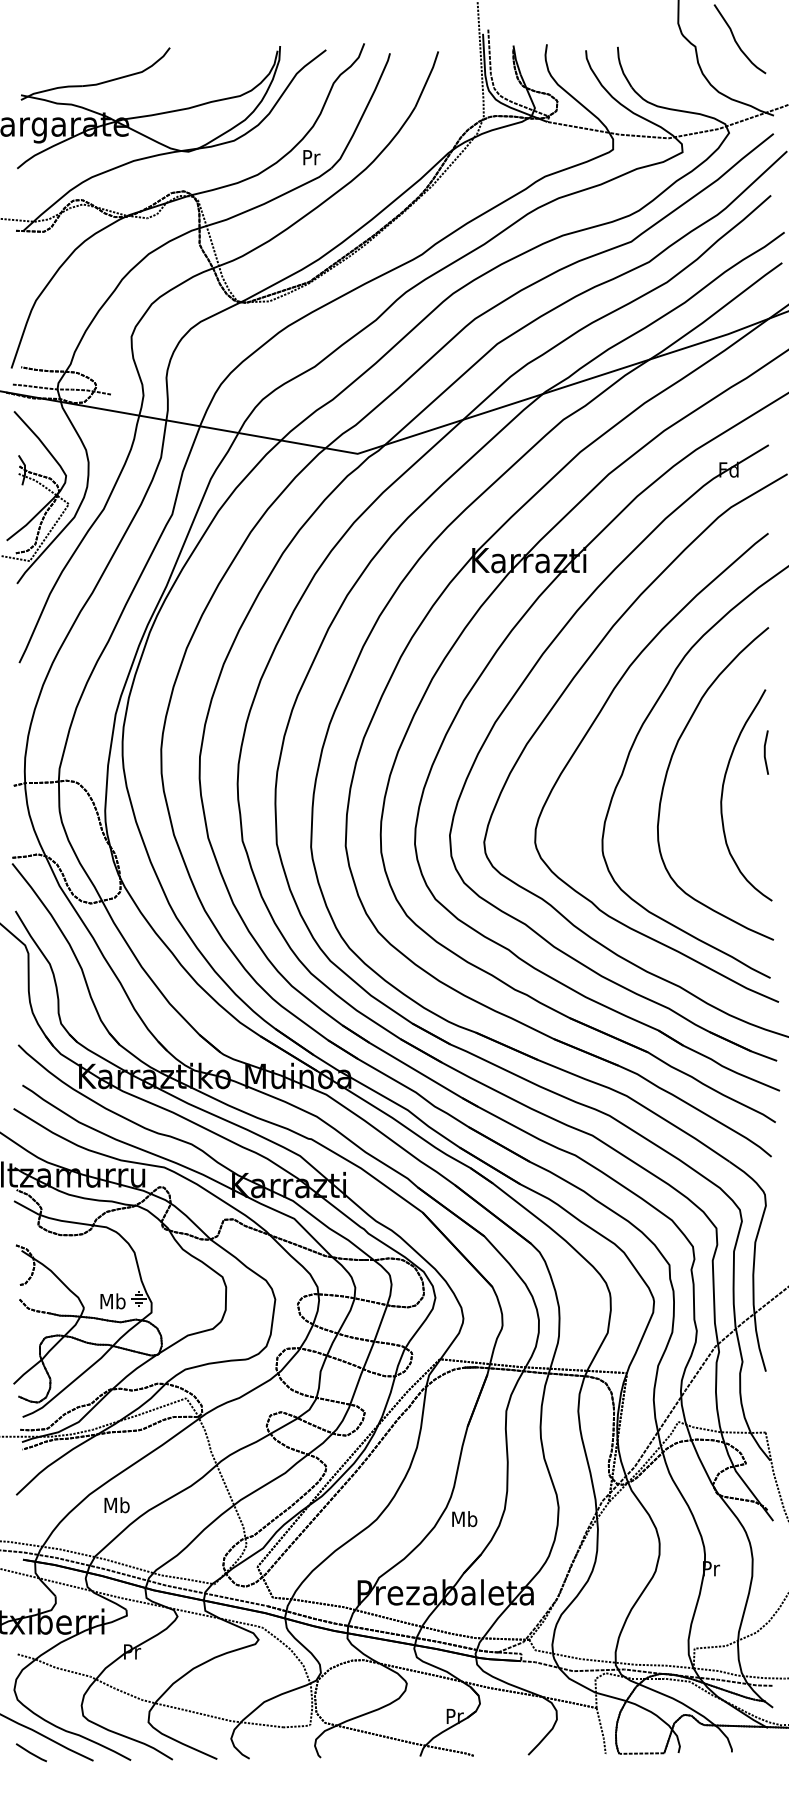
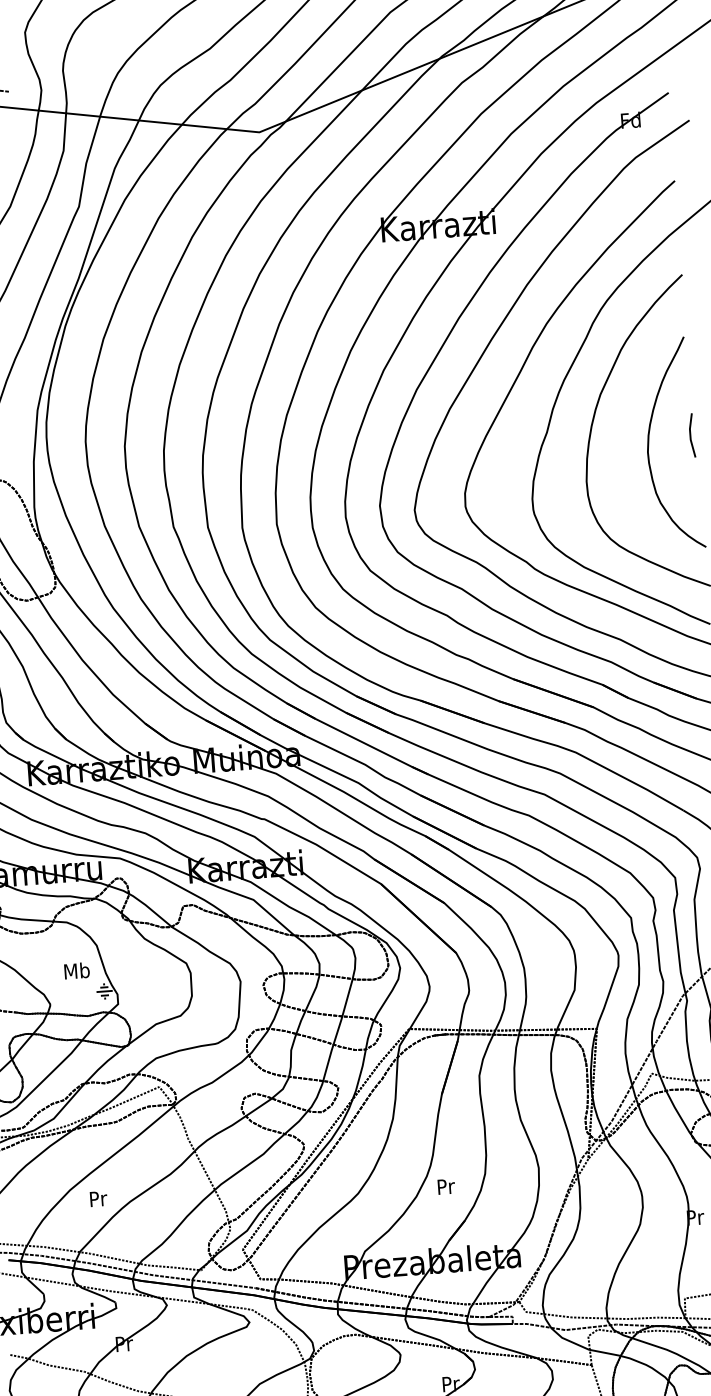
line: (765, 752) -> (691, 435), moved
text: (112, 1301) -> (76, 971), moved
text: (116, 1505) -> (97, 1199), Mb -> Pr
text: (464, 1519) -> (445, 1186), Mb -> Pr

